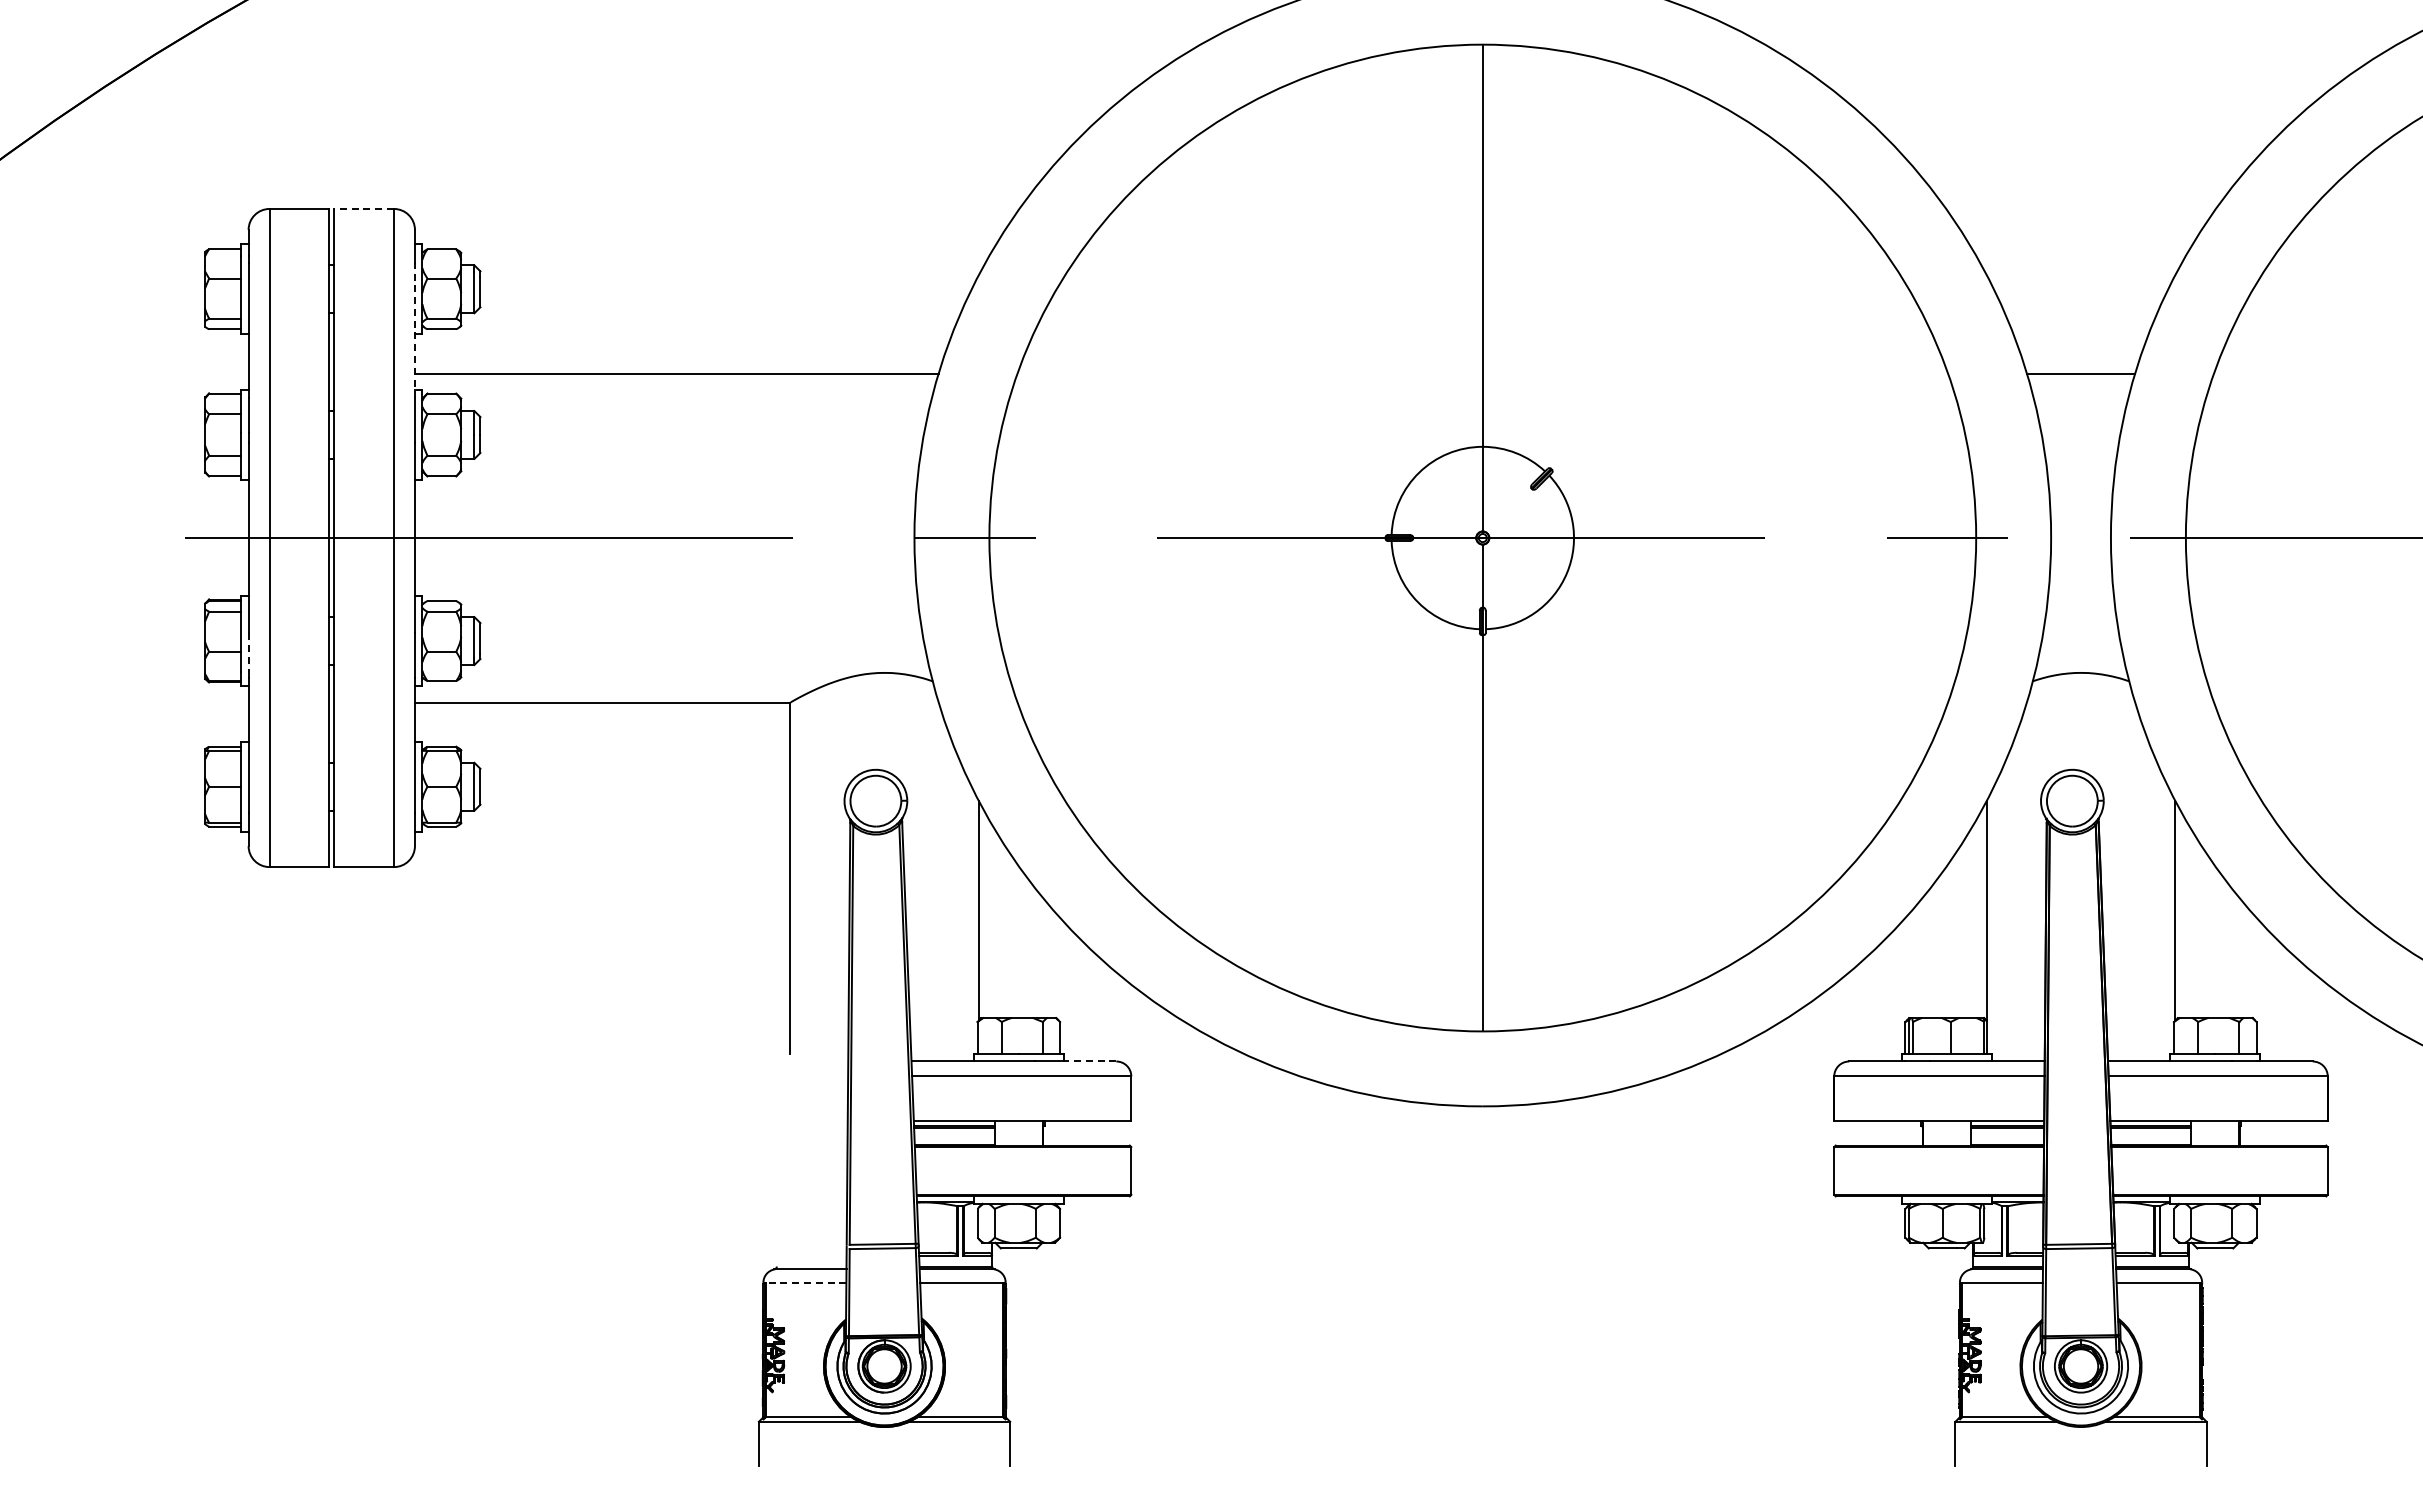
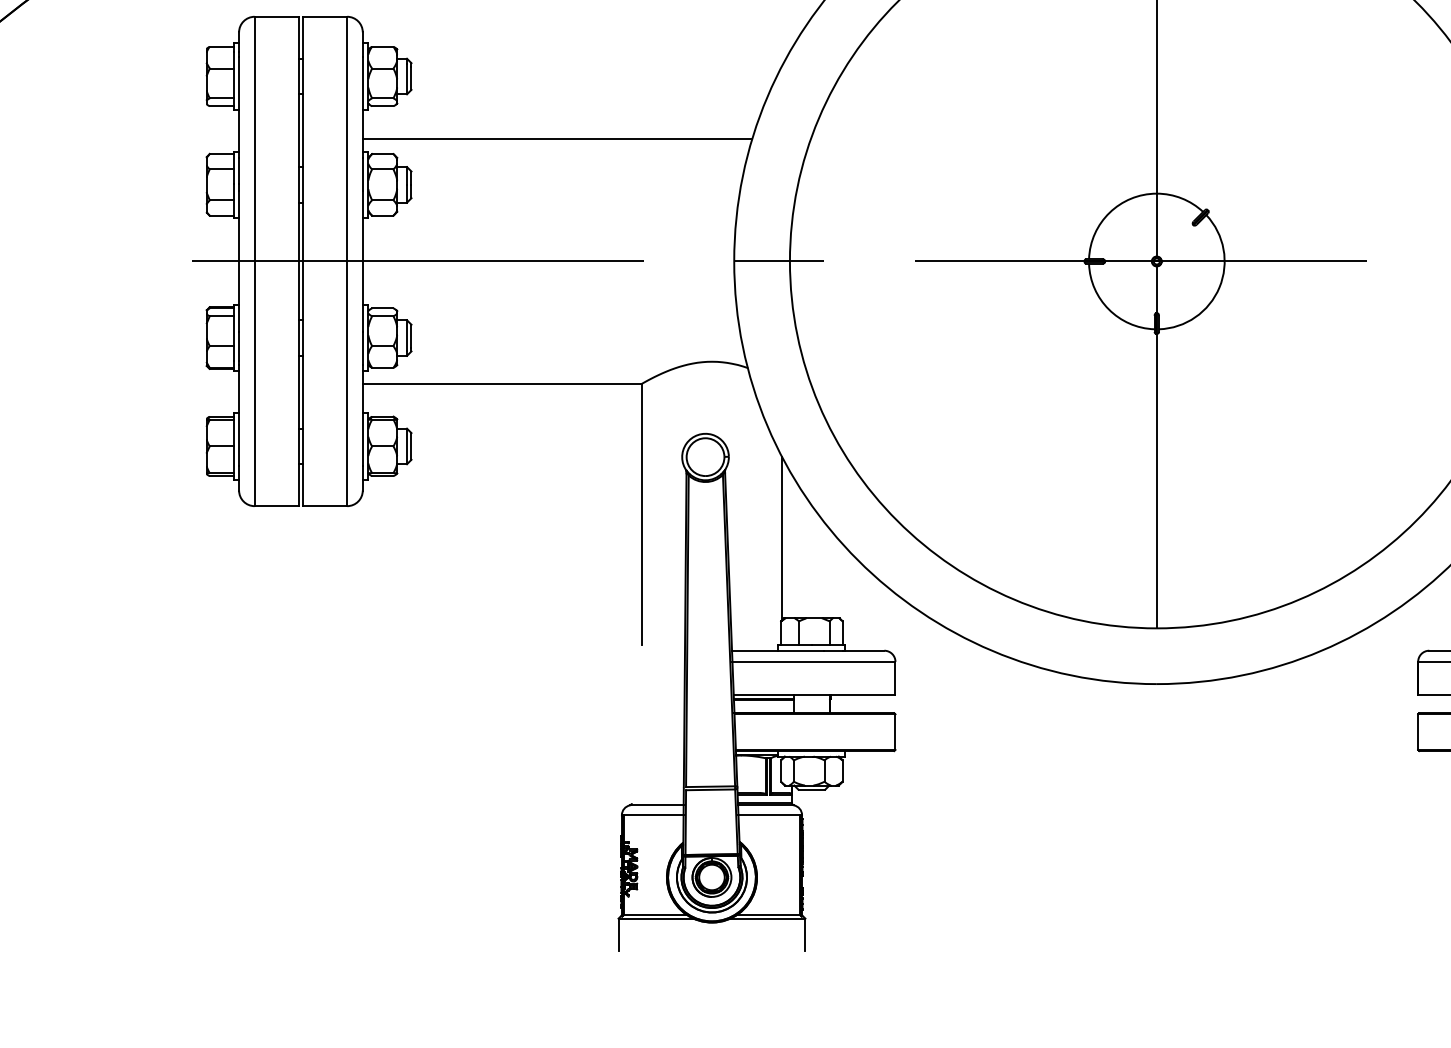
line: (364, 209) -> (325, 17), dashed -> solid
line: (414, 330) -> (362, 107), dashed -> solid
line: (248, 653) -> (239, 347), dashed -> solid
line: (1088, 1061) -> (863, 650), dashed -> solid
line: (805, 1282) -> (653, 815), dashed -> solid

